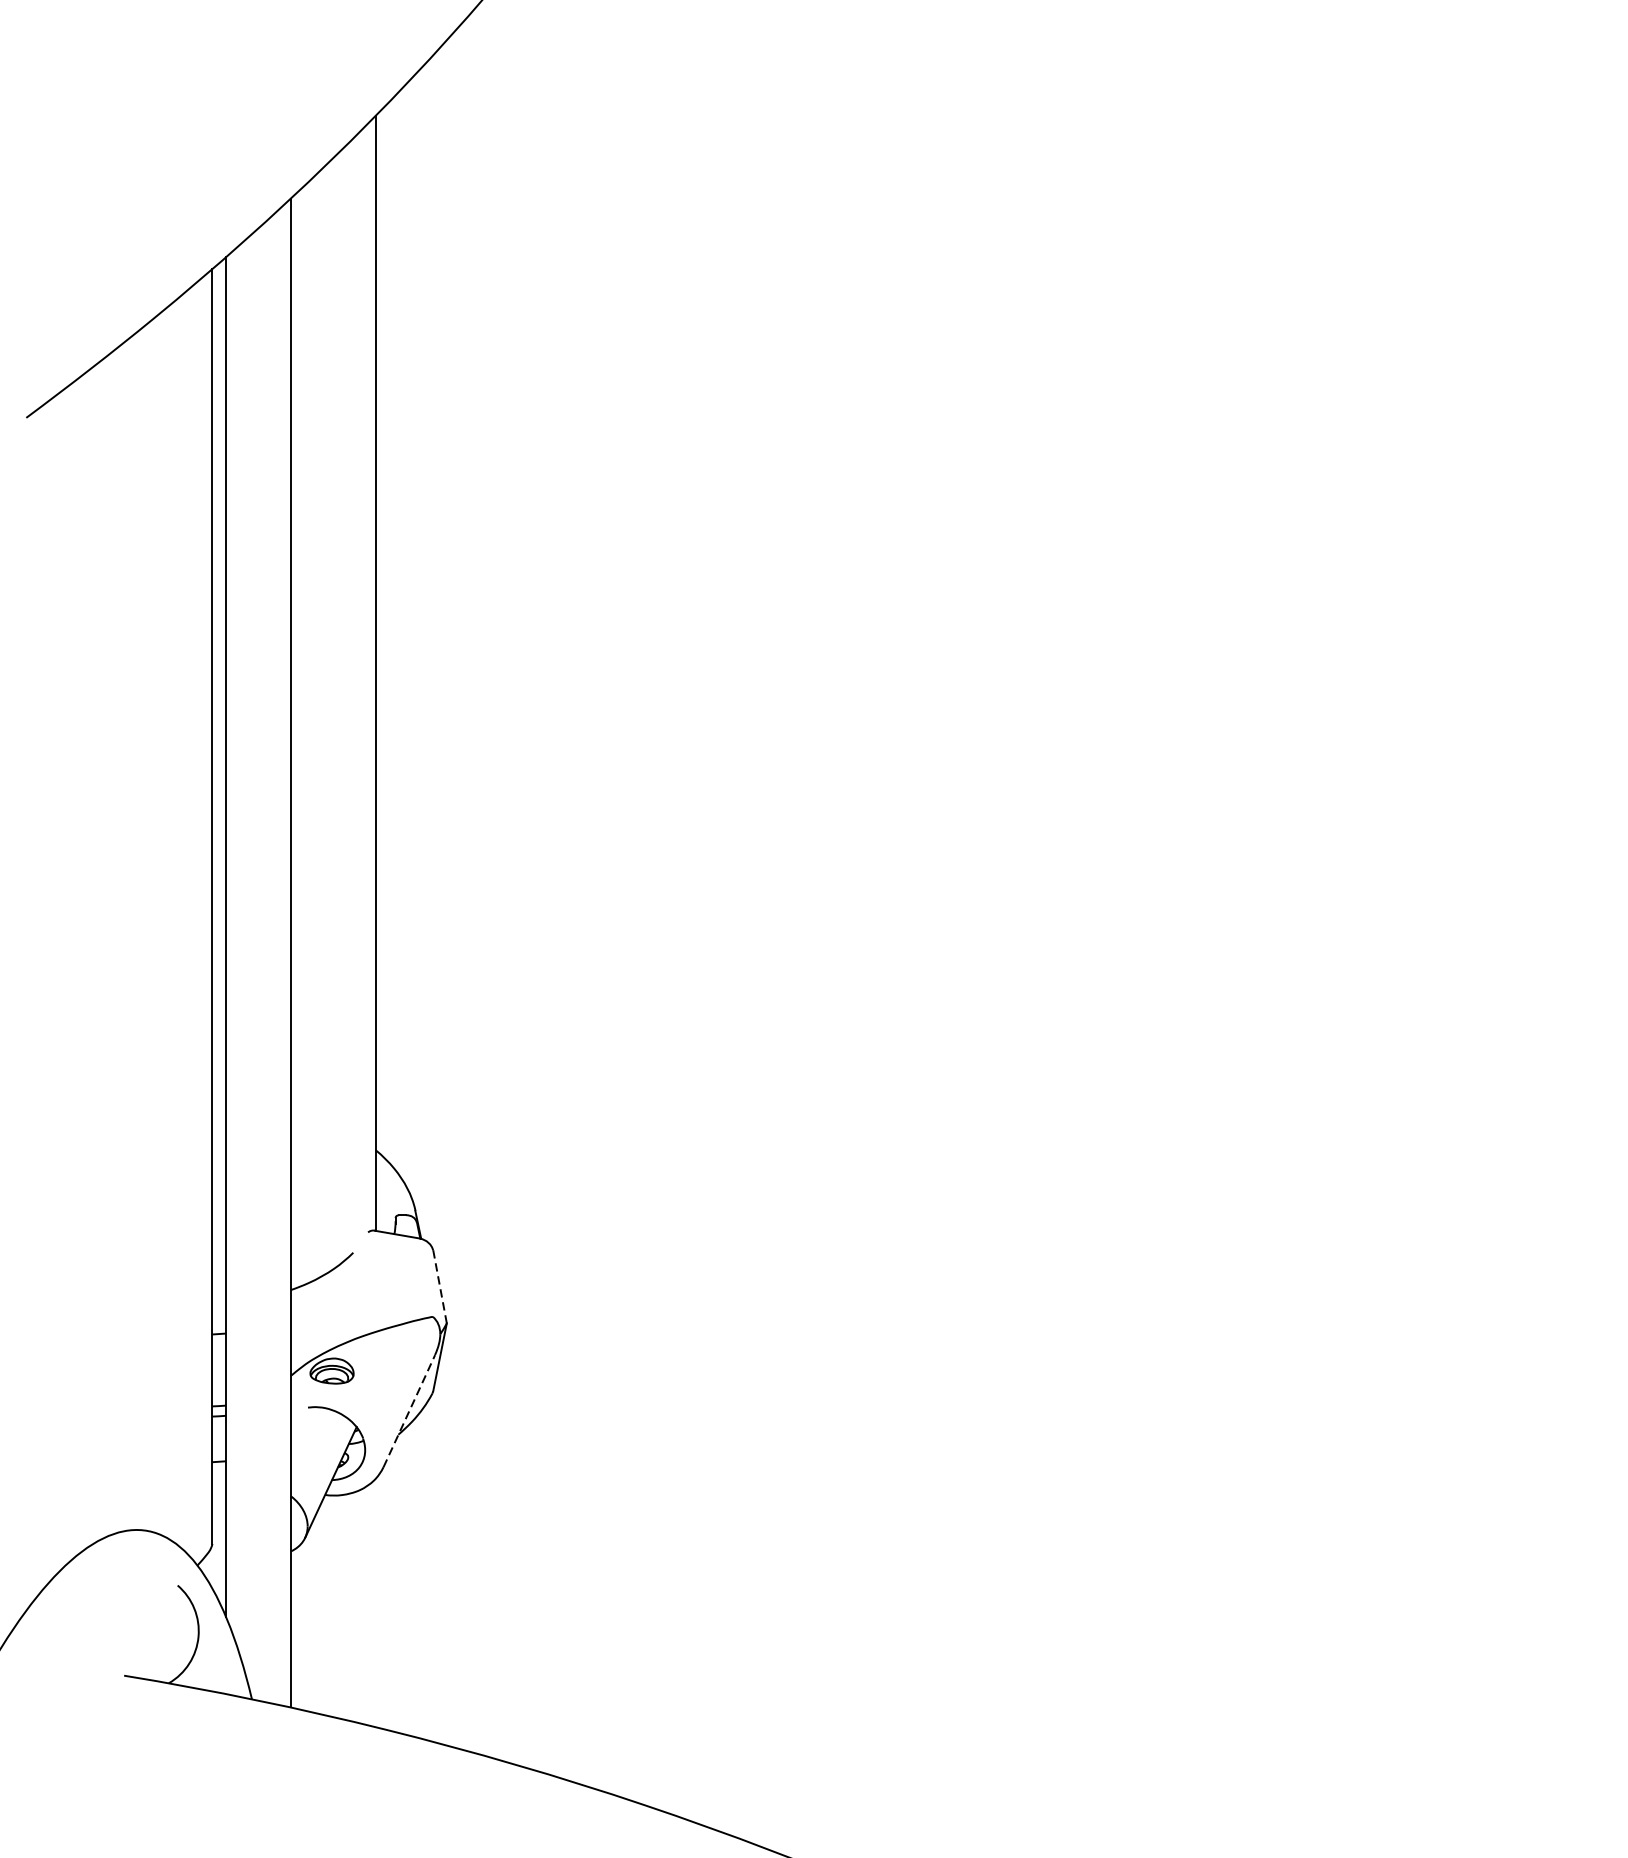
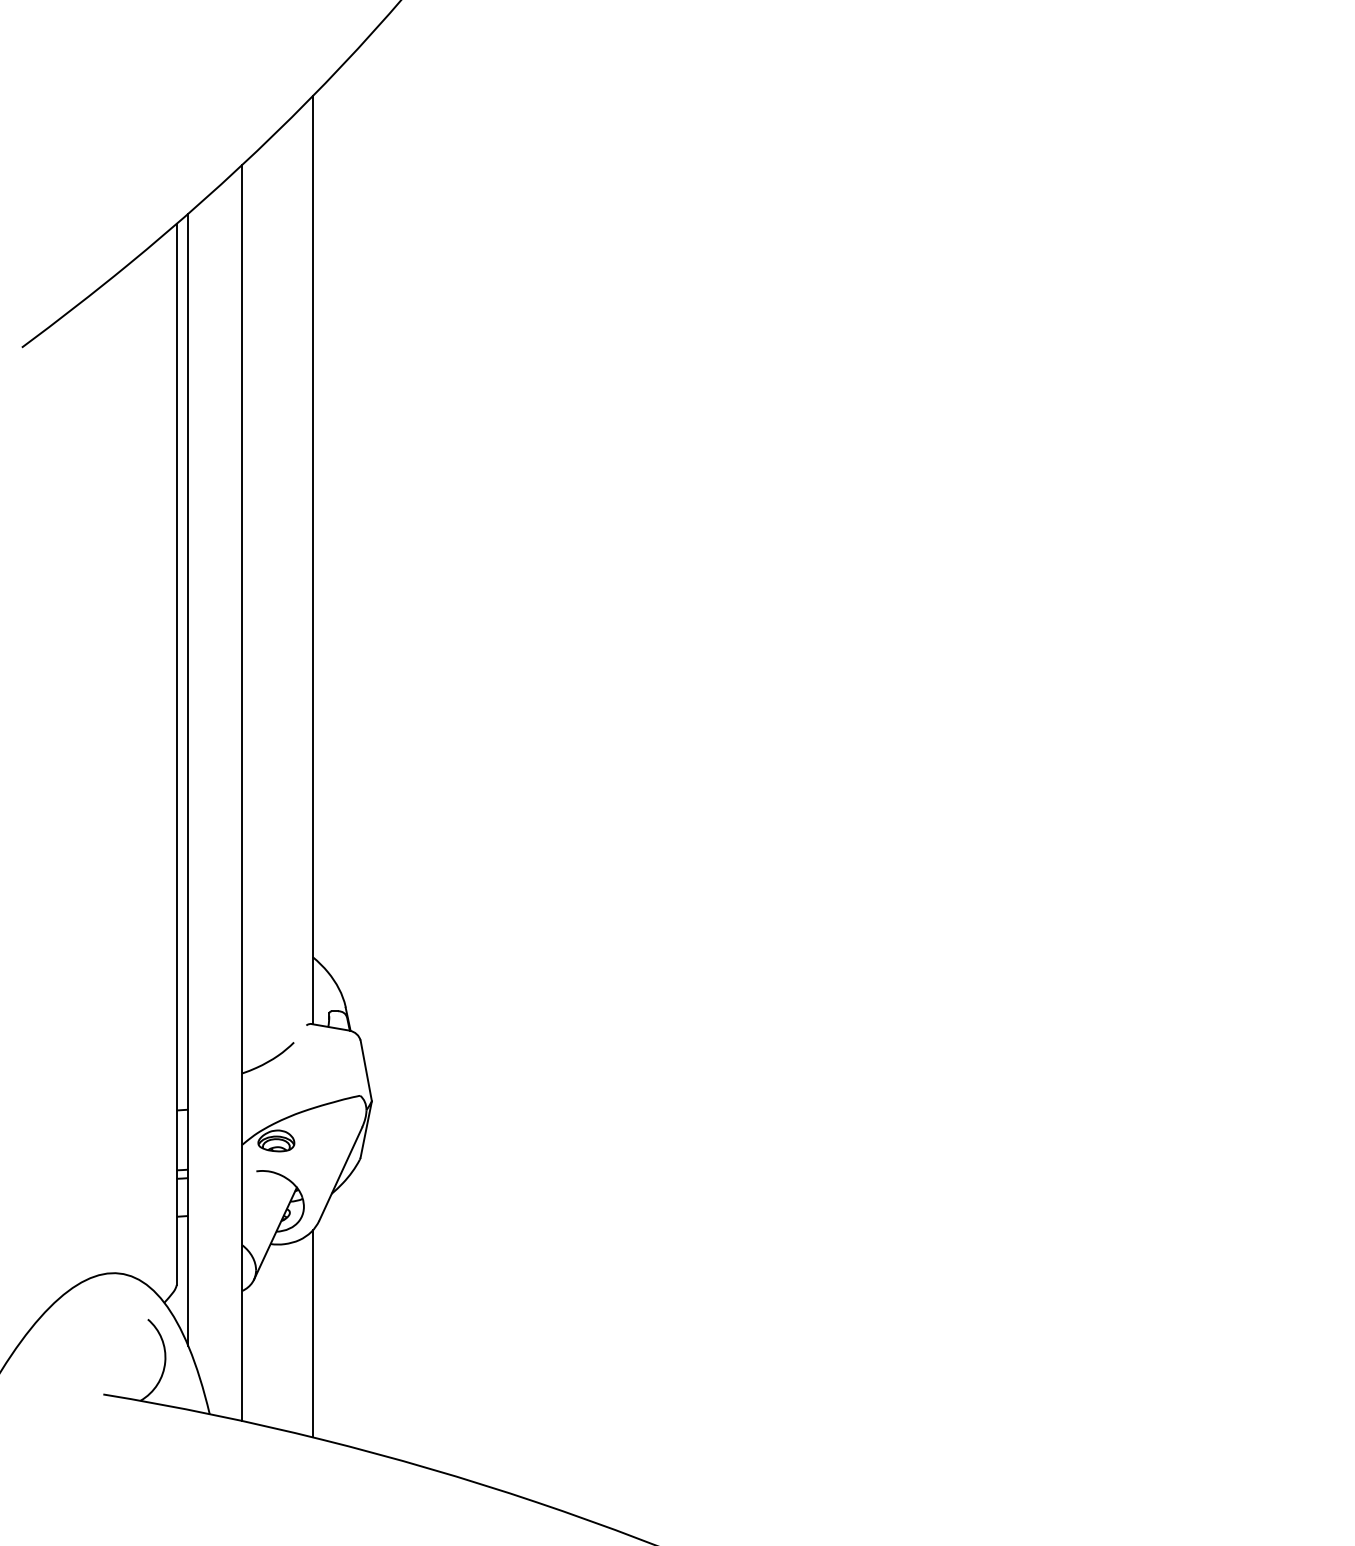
line: (440, 1286) -> (366, 1070), dashed -> solid
line: (409, 1410) -> (340, 1173), dashed -> solid
line: (375, 1602) -> (312, 1333), added

